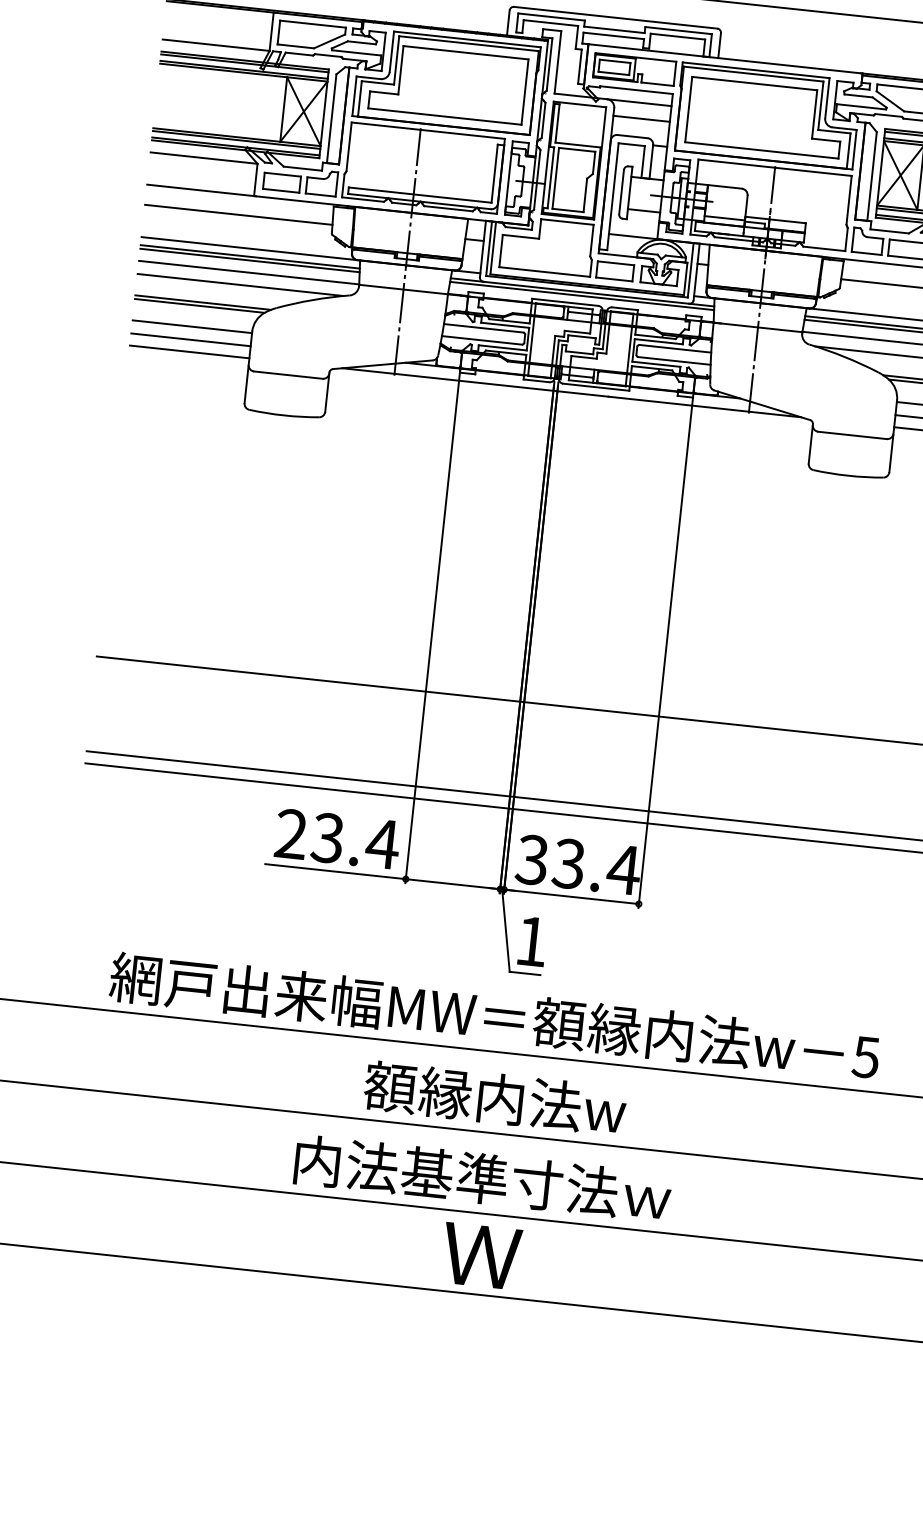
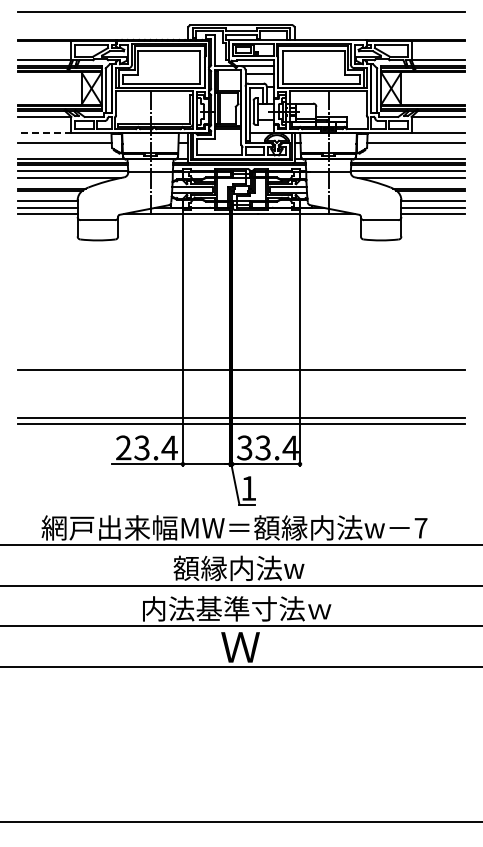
line: (200, 191) -> (44, 133), solid -> dashed
text: (865, 1057) -> (420, 528), 5 -> 7

